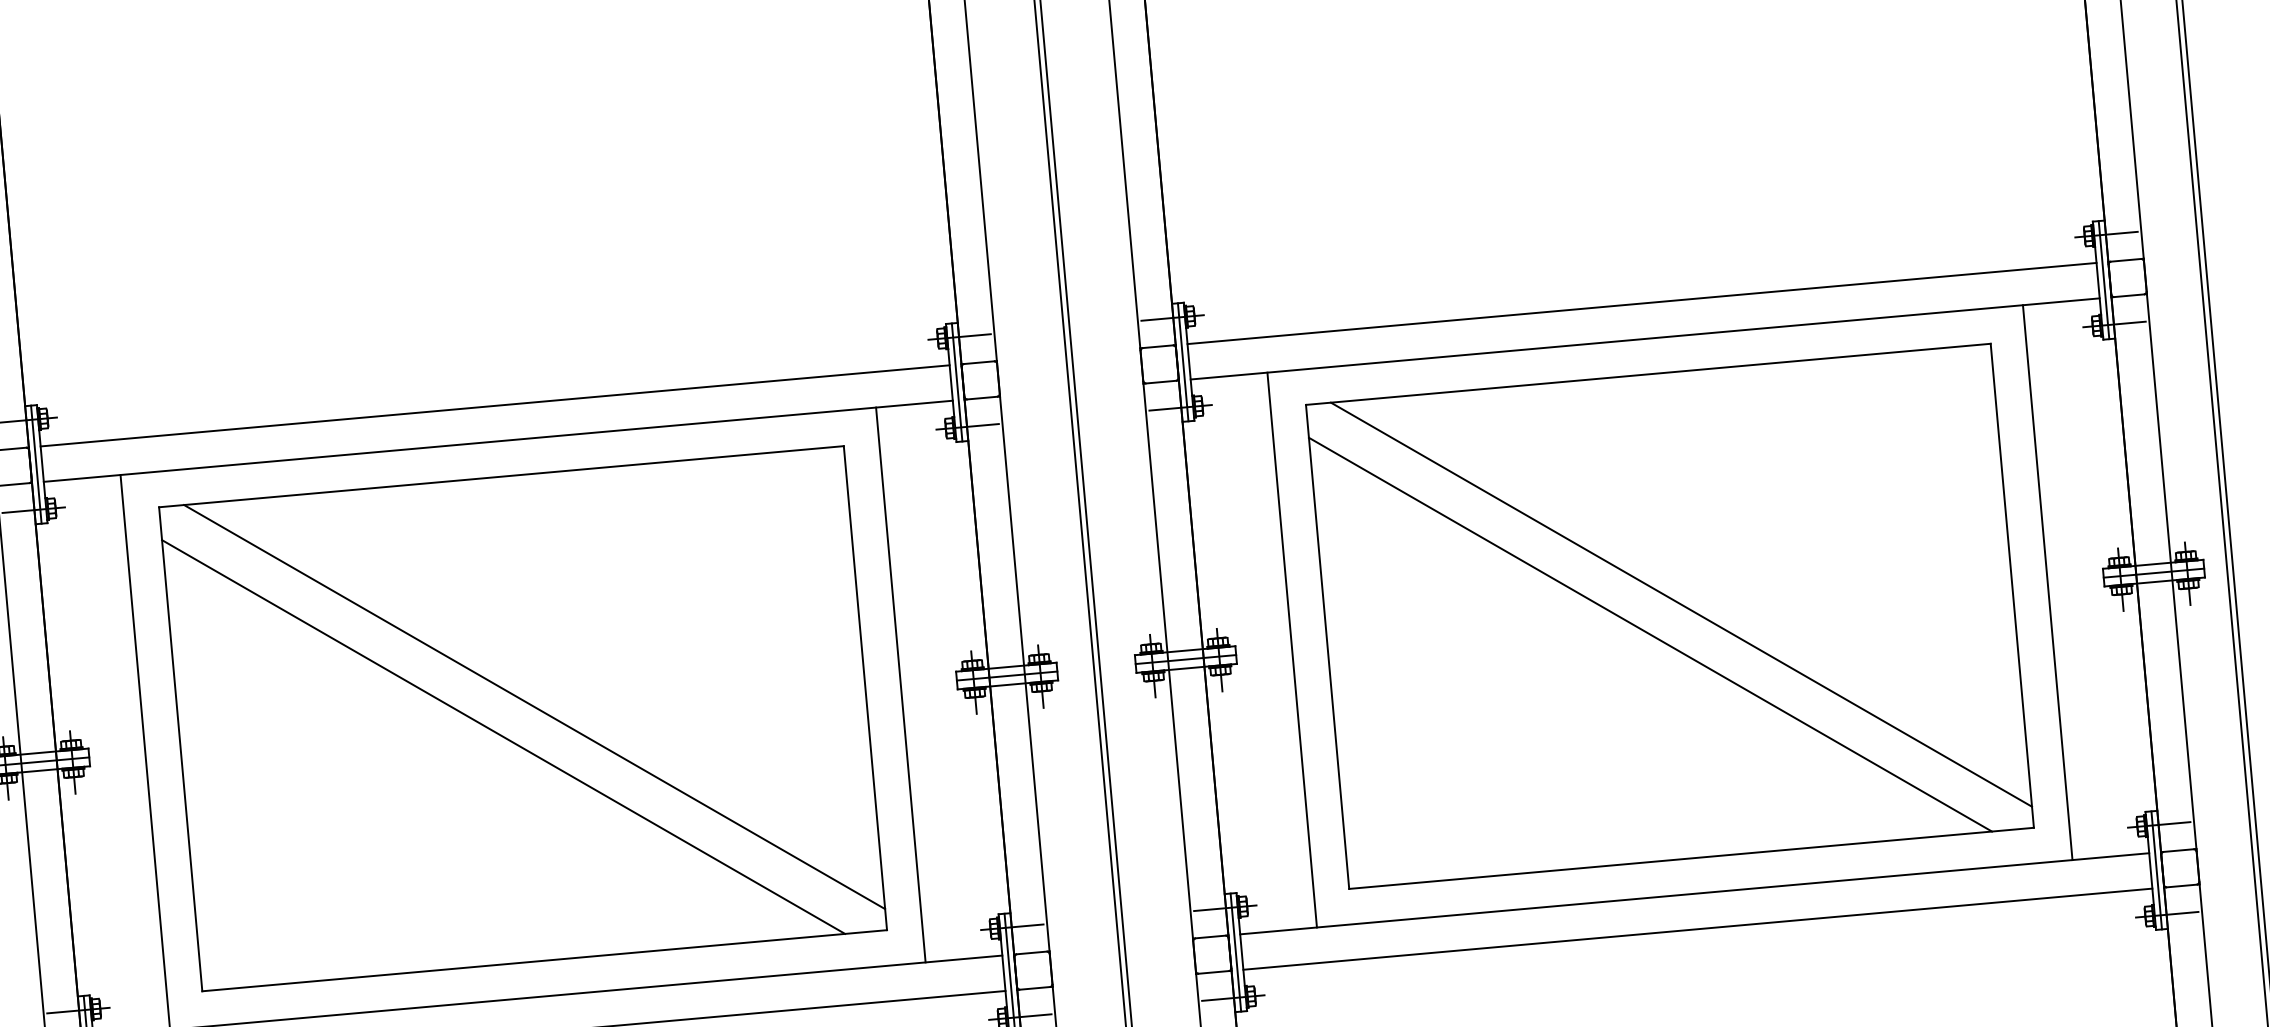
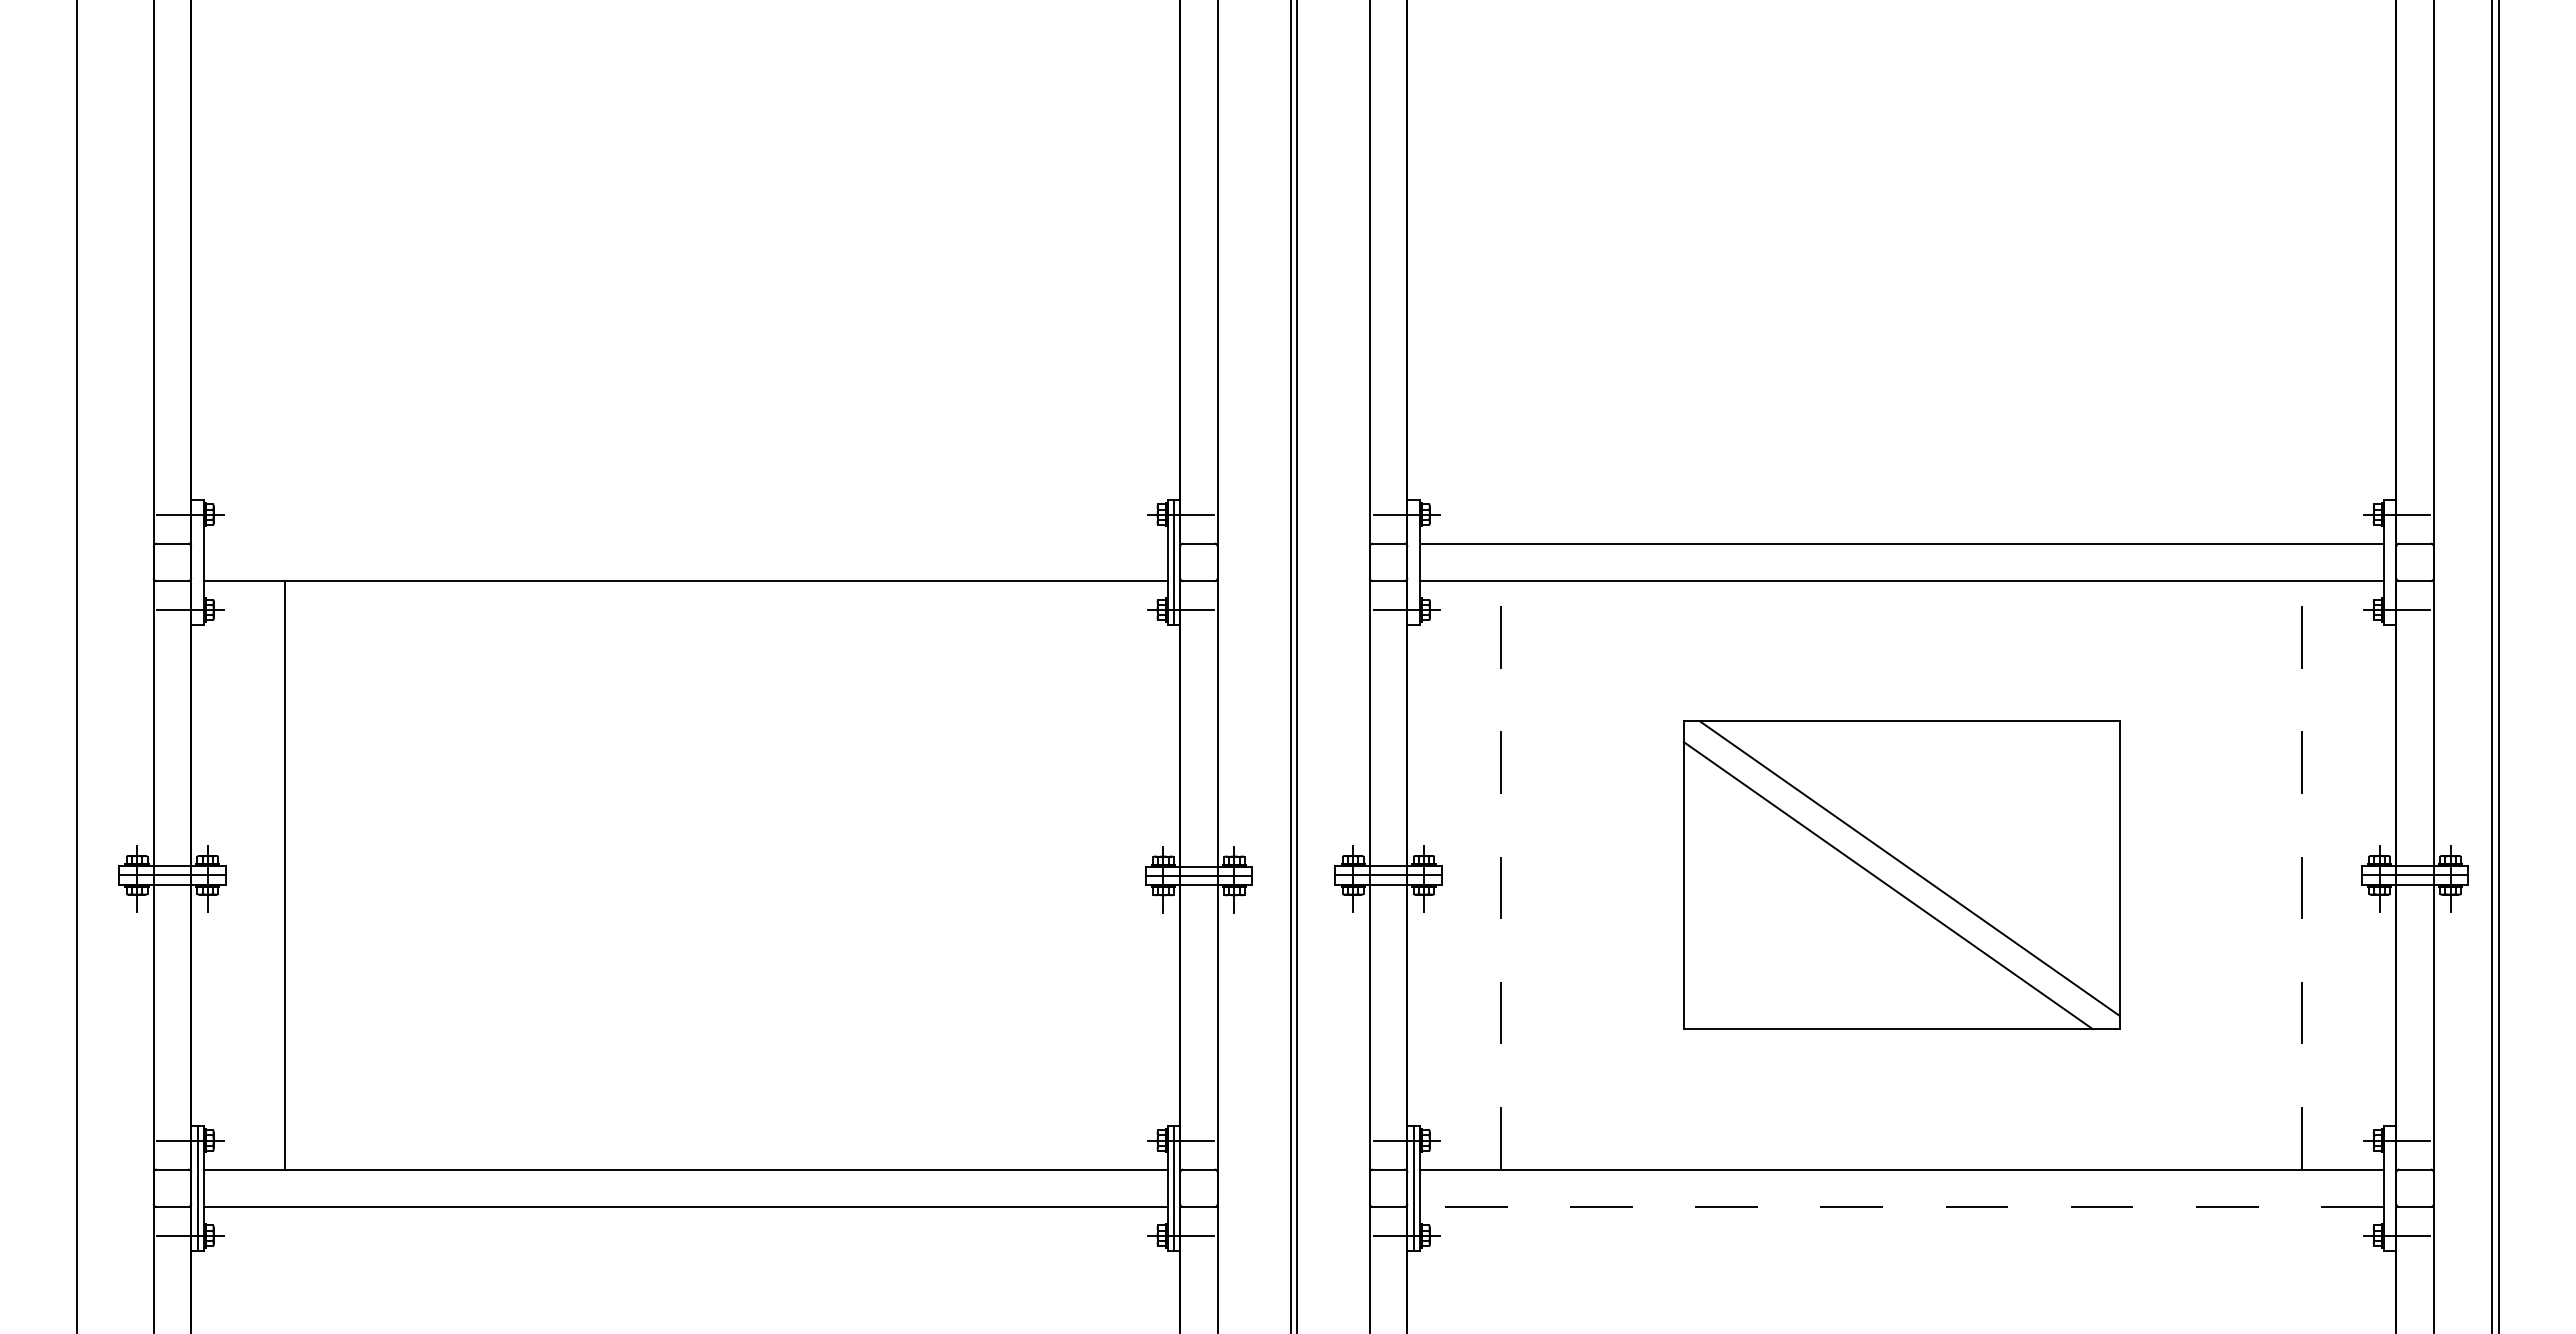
line: (2104, 279) -> (2390, 561), removed
line: (1183, 361) -> (1413, 561), removed
line: (494, 405) -> (685, 543), removed
line: (36, 463) -> (197, 561), removed
line: (2047, 581) -> (2302, 874), solid -> dashed
part: (1669, 615) -> (1901, 874), size x0.6
line: (1292, 649) -> (1501, 874), solid -> dashed
line: (901, 685) -> (1086, 875), removed
part: (522, 717) -> (685, 874), removed
line: (2157, 869) -> (2390, 1187), removed
line: (1697, 929) -> (1901, 1207), solid -> dashed

